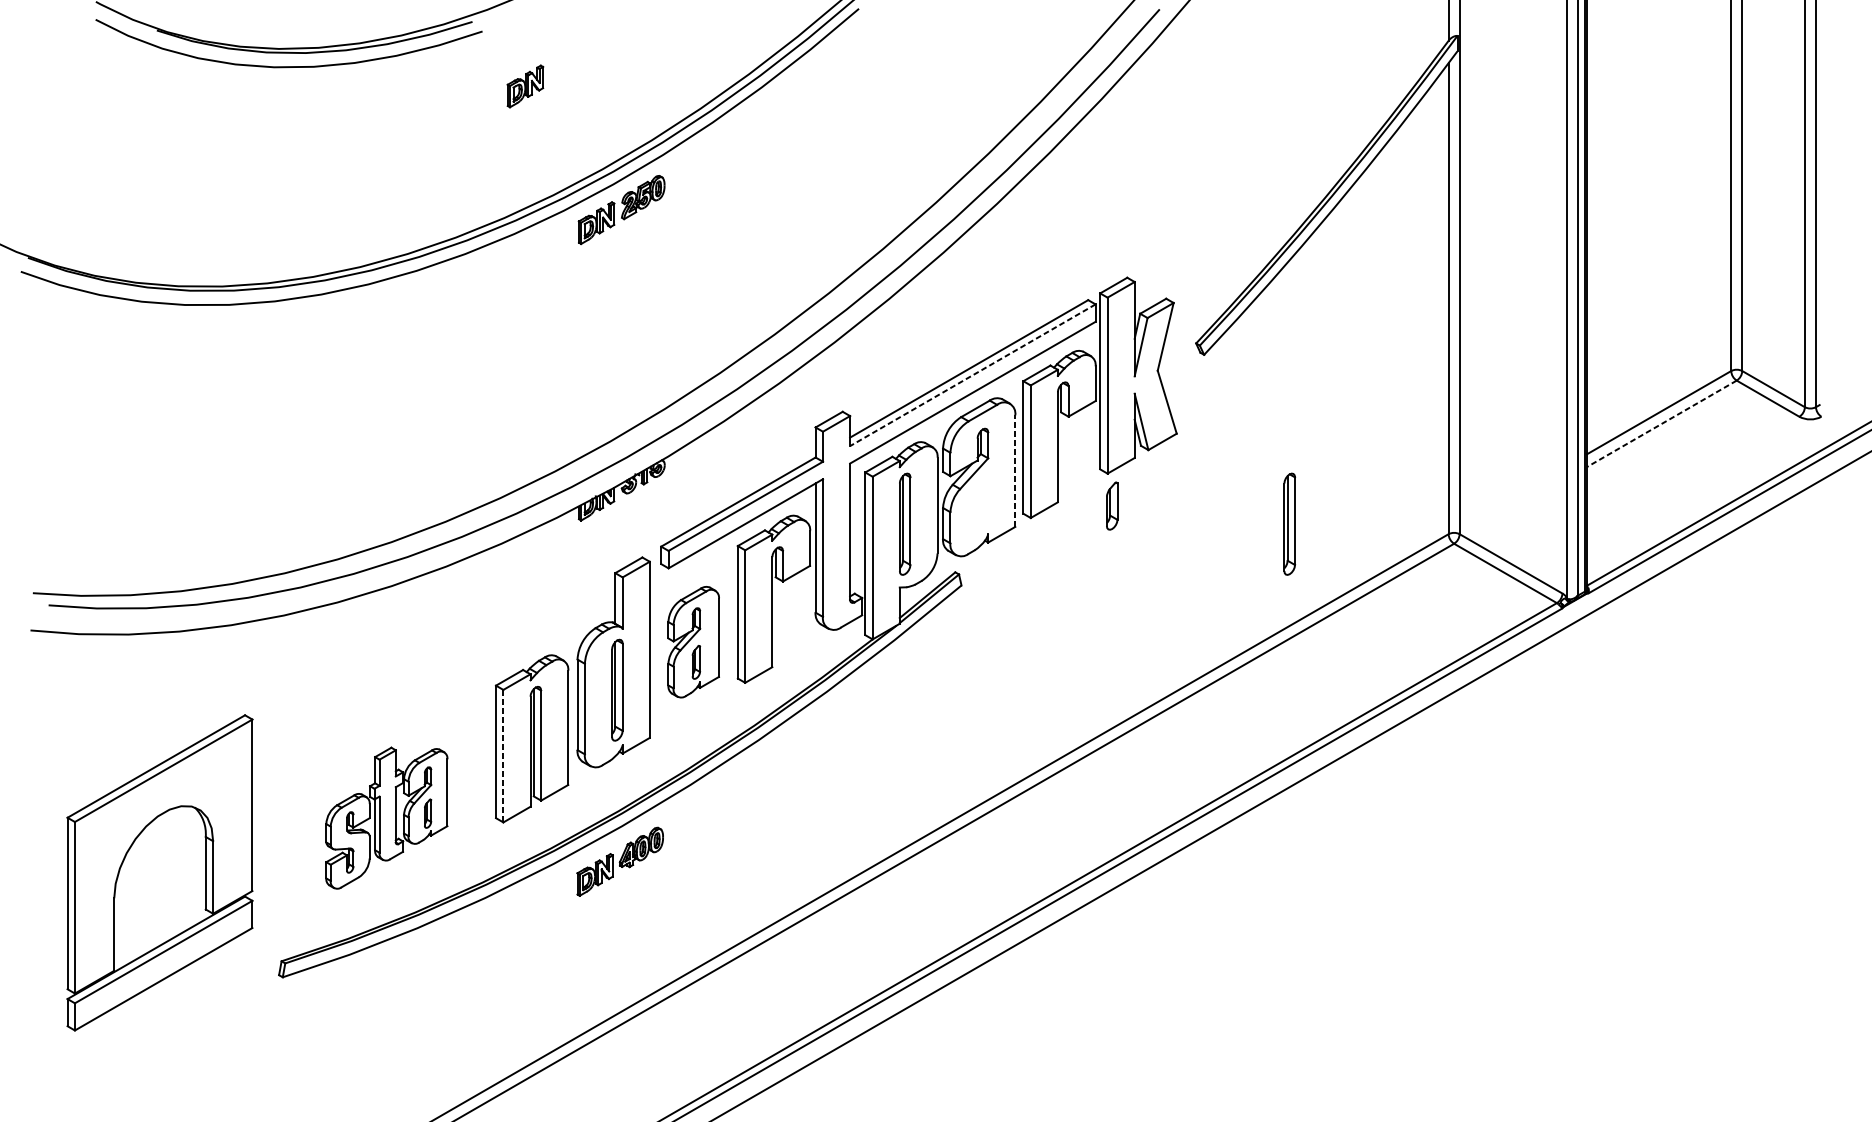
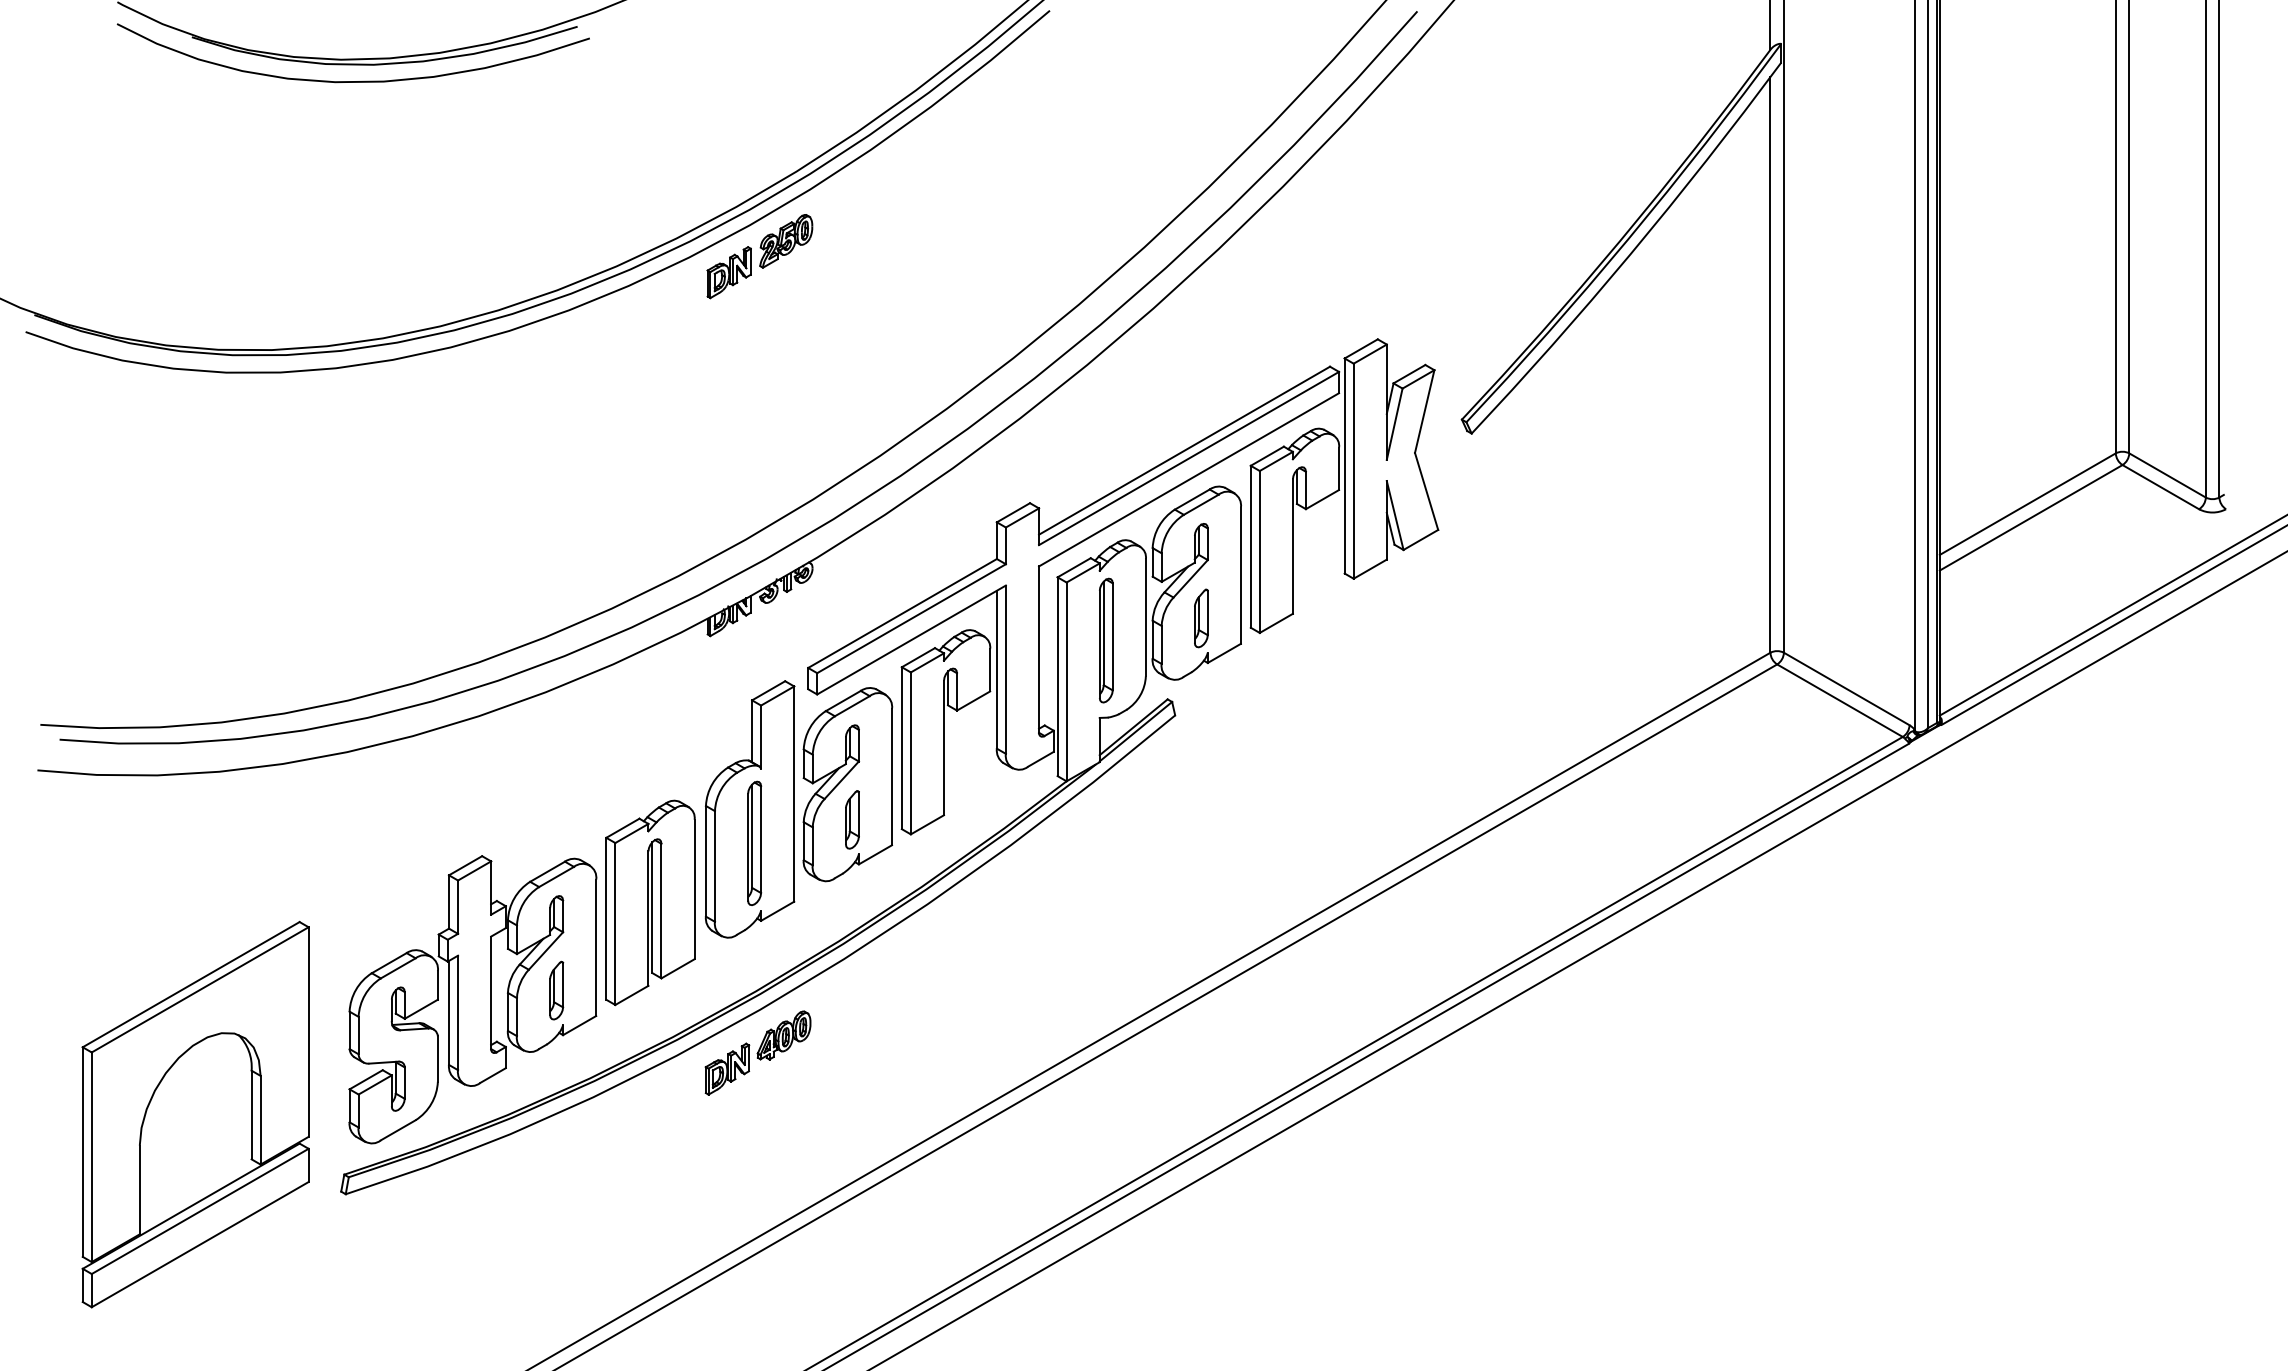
part: (524, 86) -> (641, 105), removed
line: (972, 375) -> (1188, 458), dashed -> solid
line: (1661, 424) -> (2030, 518), dashed -> solid
line: (1014, 470) -> (1240, 575), dashed -> solid
part: (1112, 506) -> (1201, 618), moved
part: (1289, 524) -> (1576, 640), removed
part: (693, 642) -> (847, 784), size x1.43
line: (503, 756) -> (615, 924), dashed -> solid
part: (386, 817) -> (472, 999), size x1.67
part: (159, 872) -> (195, 1114), moved

